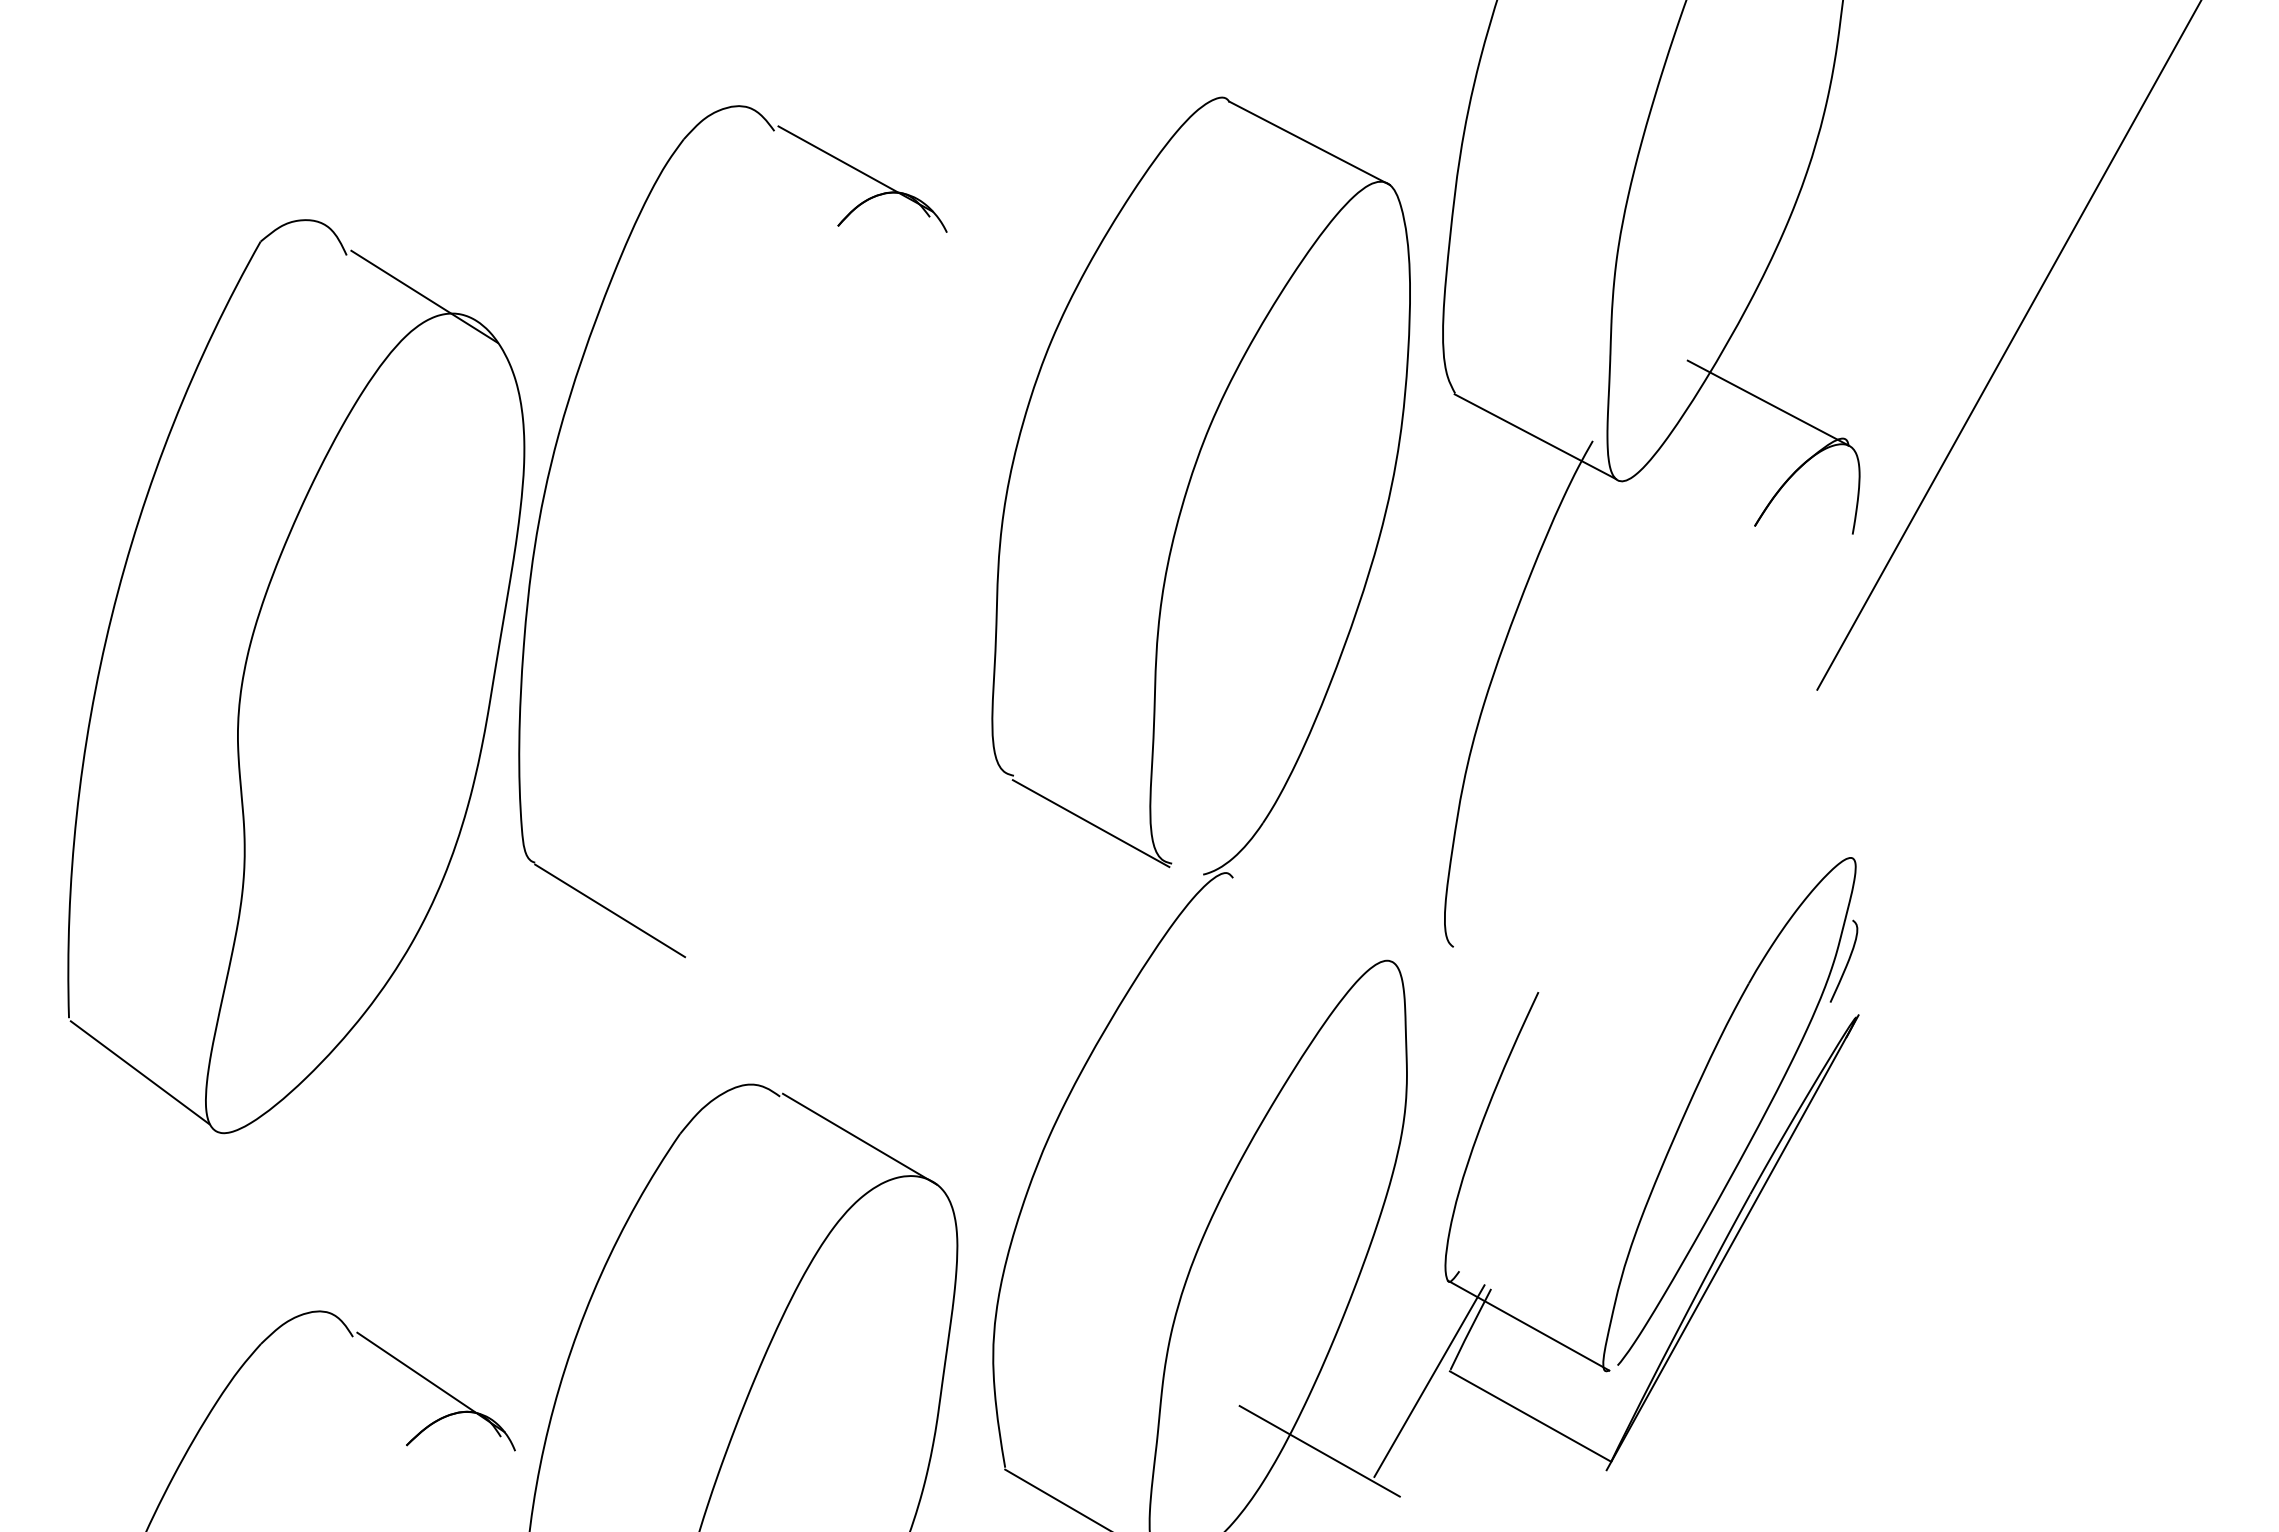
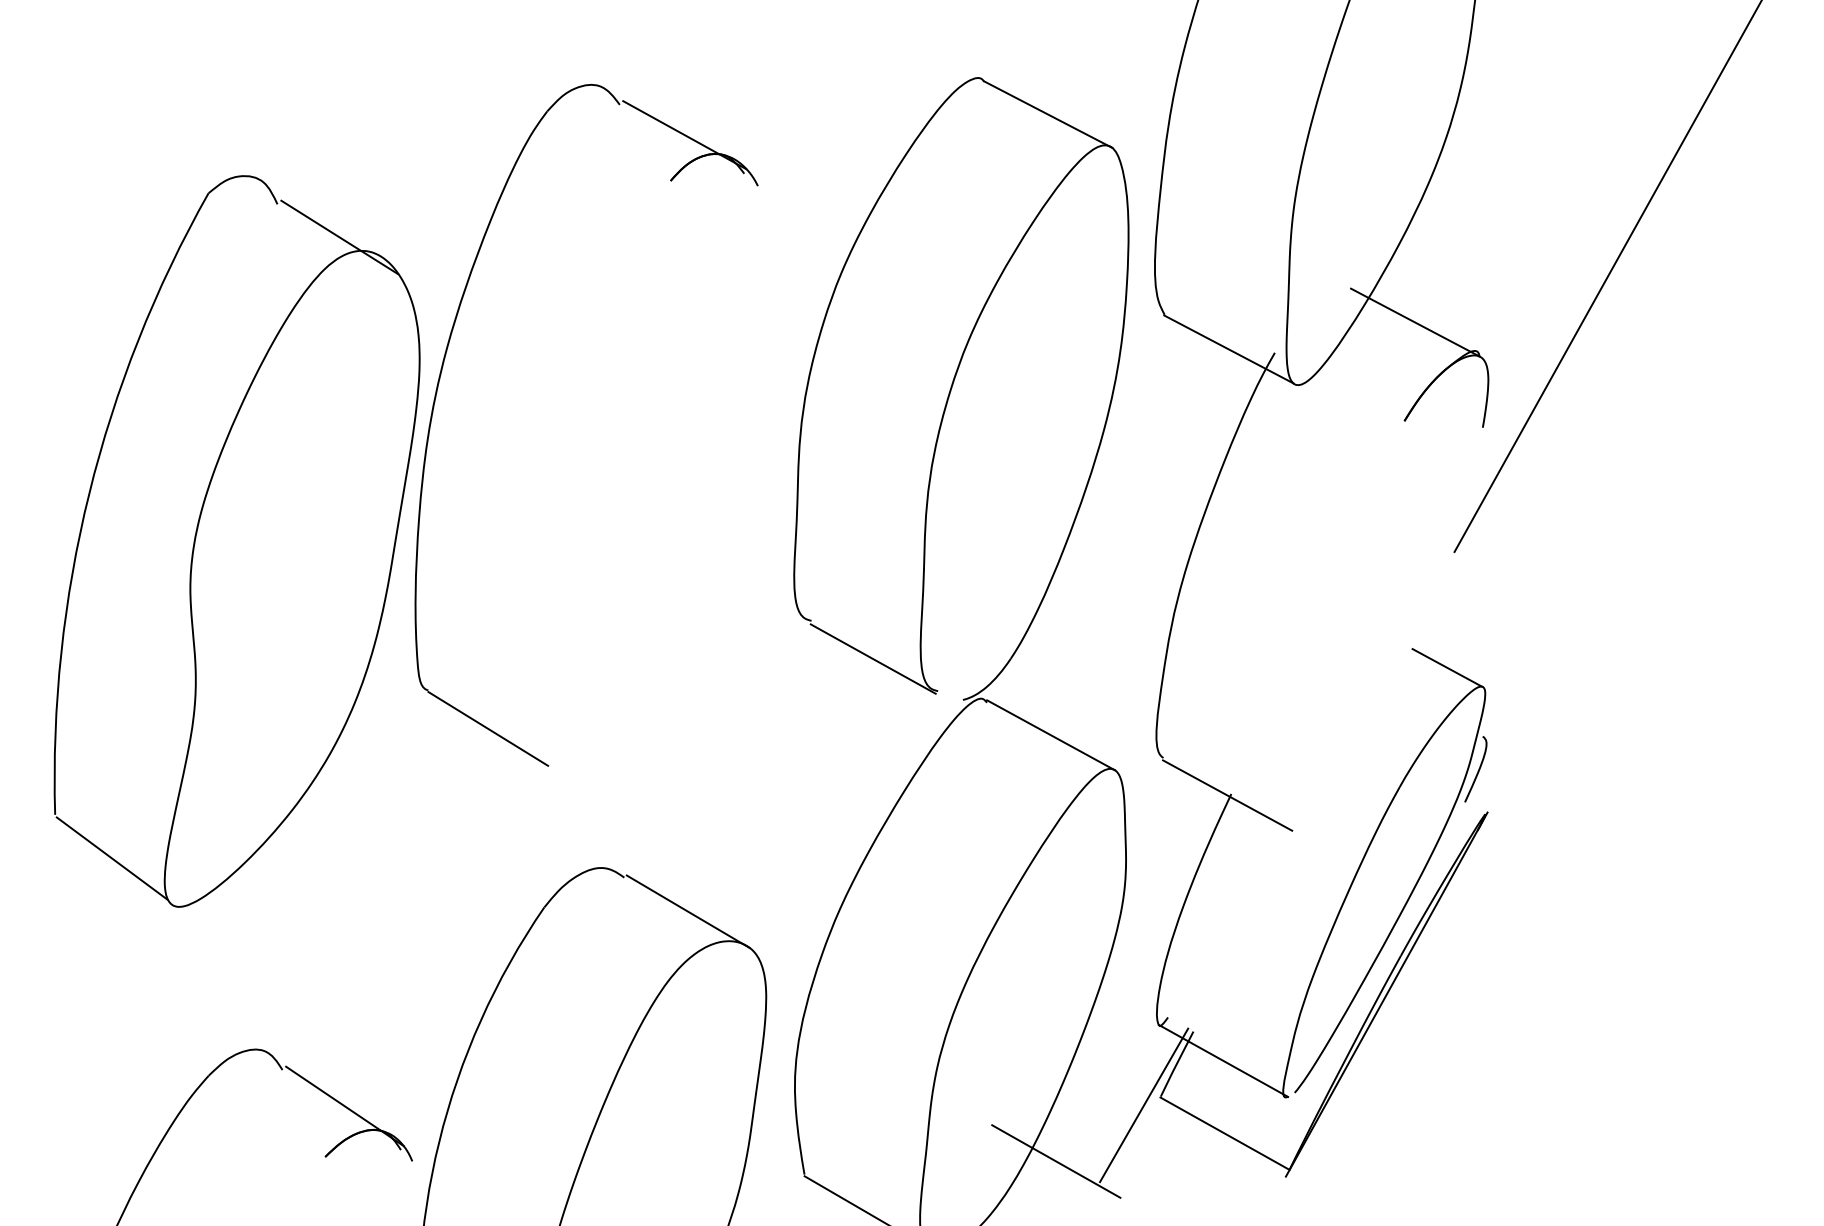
line: (1807, 834) -> (1446, 667), added
line: (1313, 918) -> (1051, 735), added
line: (1533, 994) -> (1227, 795), added

